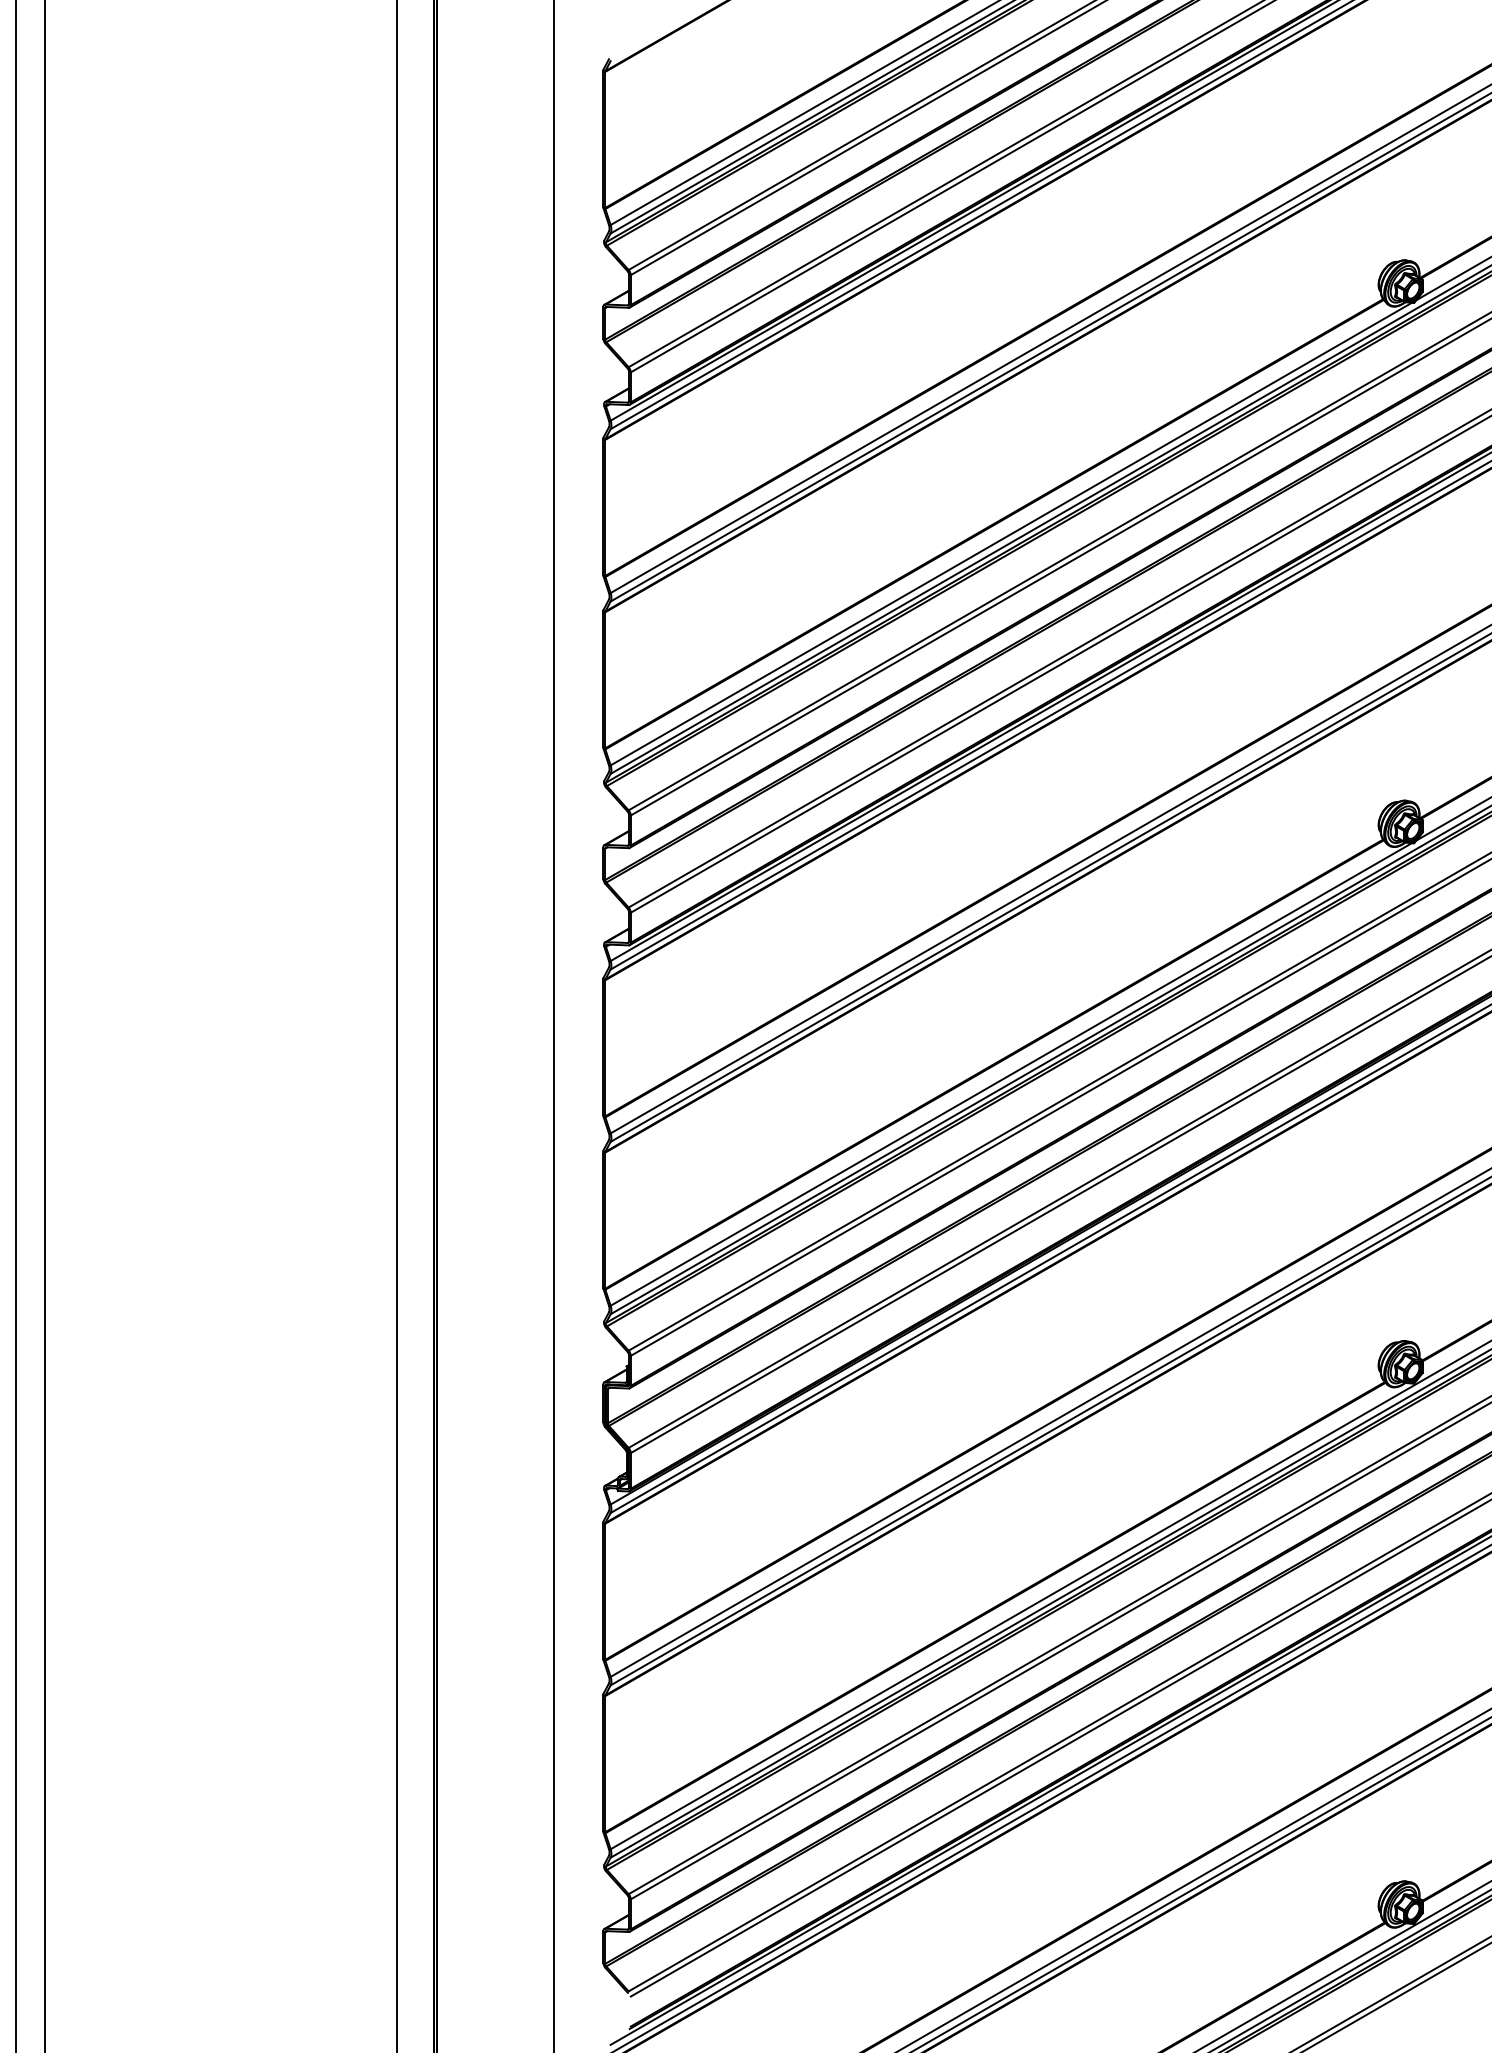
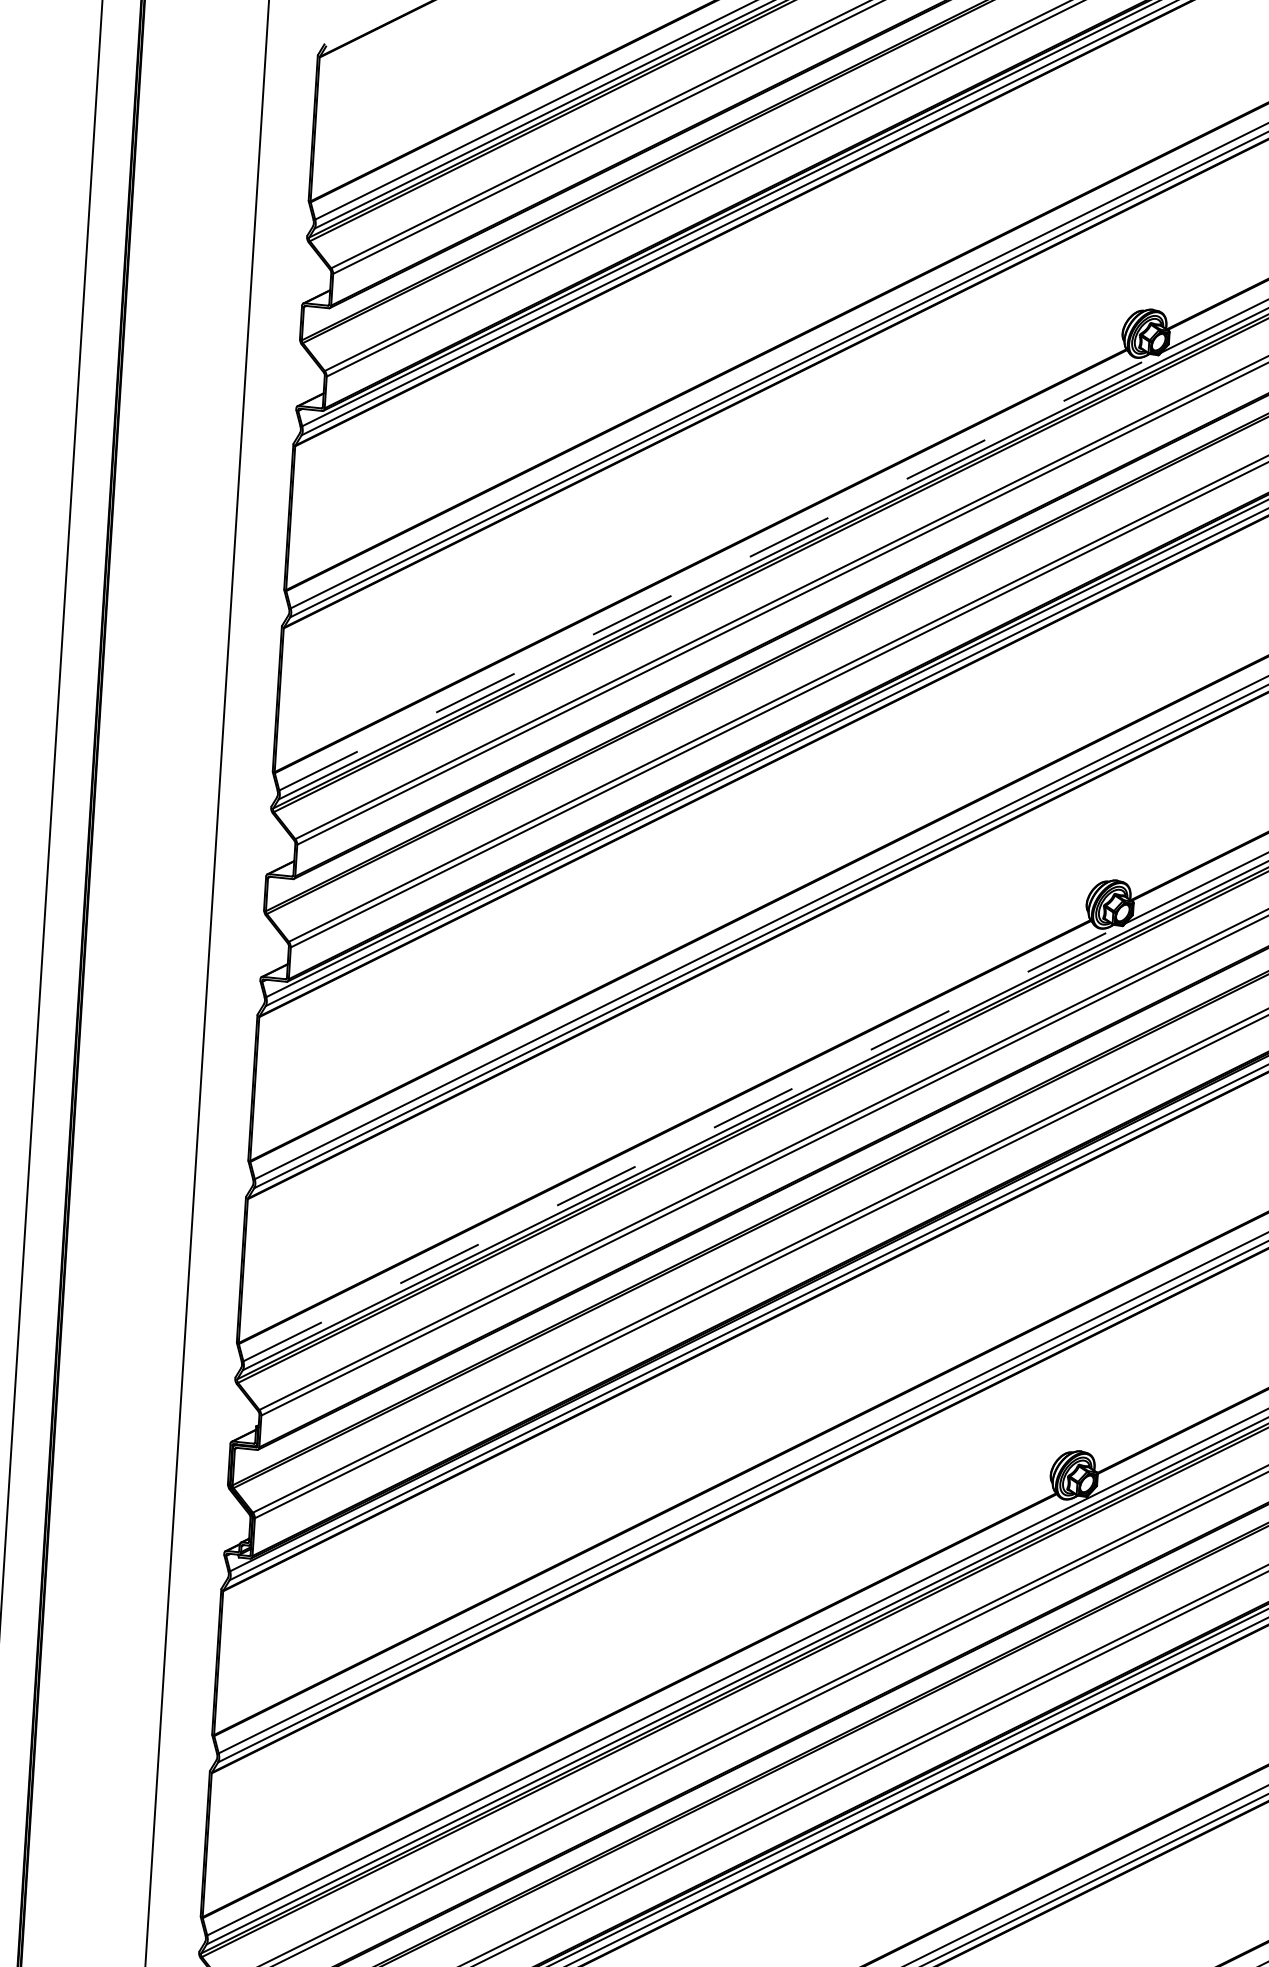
line: (1011, 534) -> (718, 573), solid -> dashed
line: (1011, 1074) -> (682, 1143), solid -> dashed

